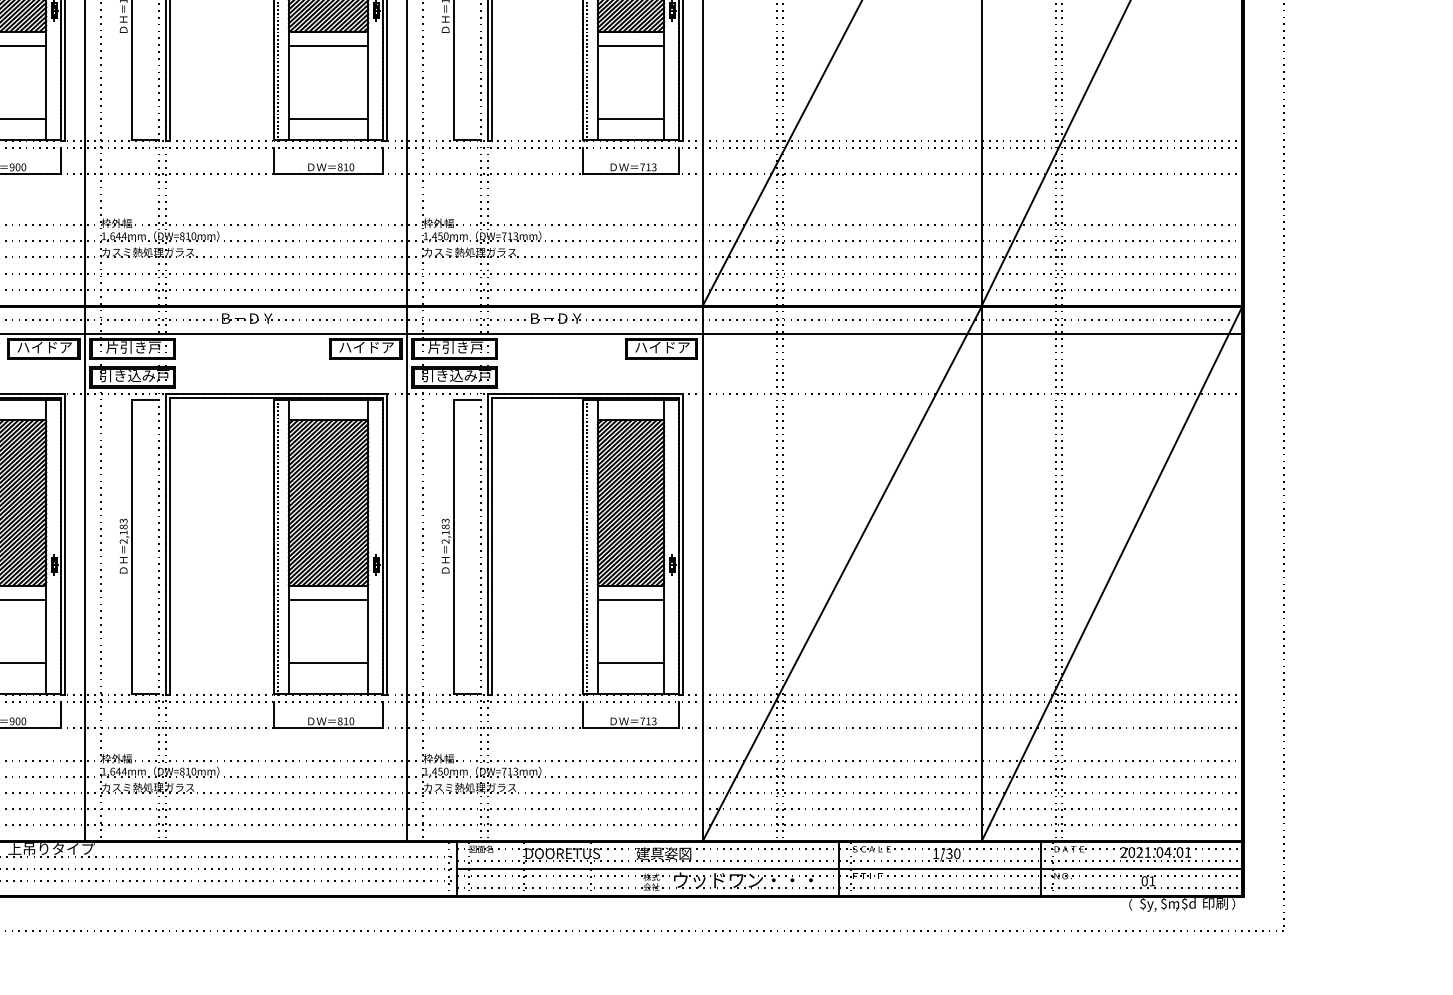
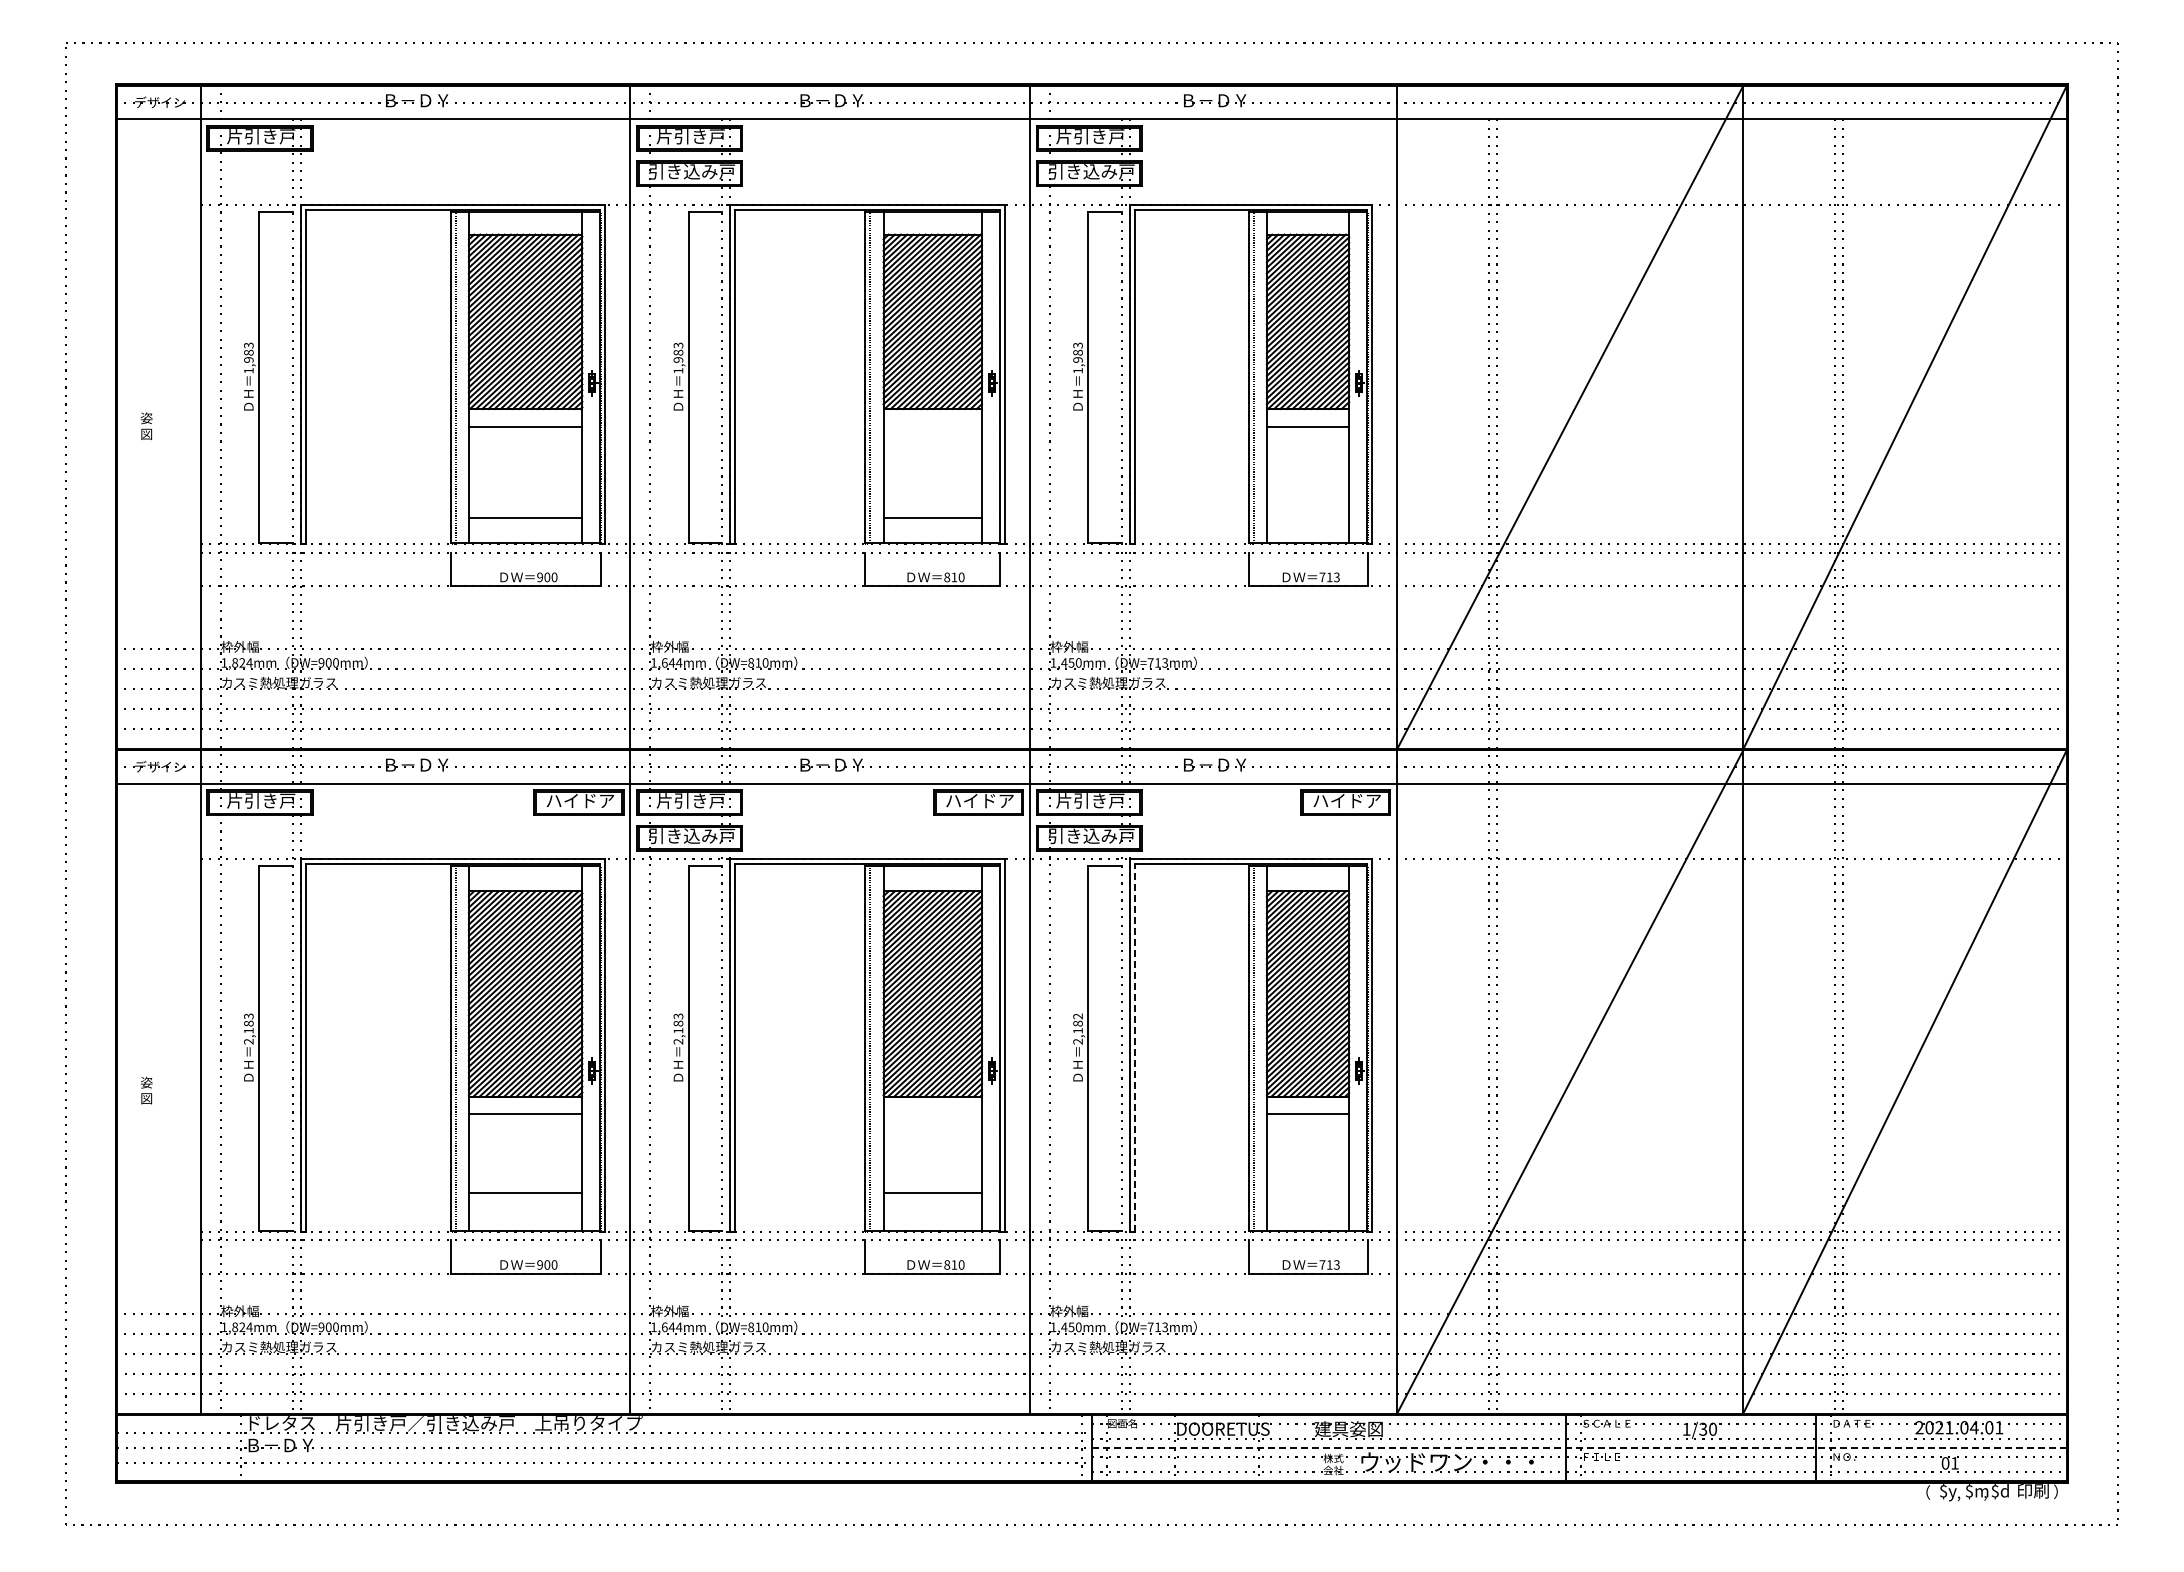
line: (328, 45) -> (932, 426), removed
line: (630, 119) -> (1307, 518), removed
text: (446, 521) -> (1078, 1016), 2,183 -> 2,182
line: (491, 546) -> (1135, 1047), solid -> dashed
line: (328, 600) -> (932, 1114), removed
line: (630, 663) -> (1307, 1193), removed
line: (849, 868) -> (1579, 1447), solid -> dashed

